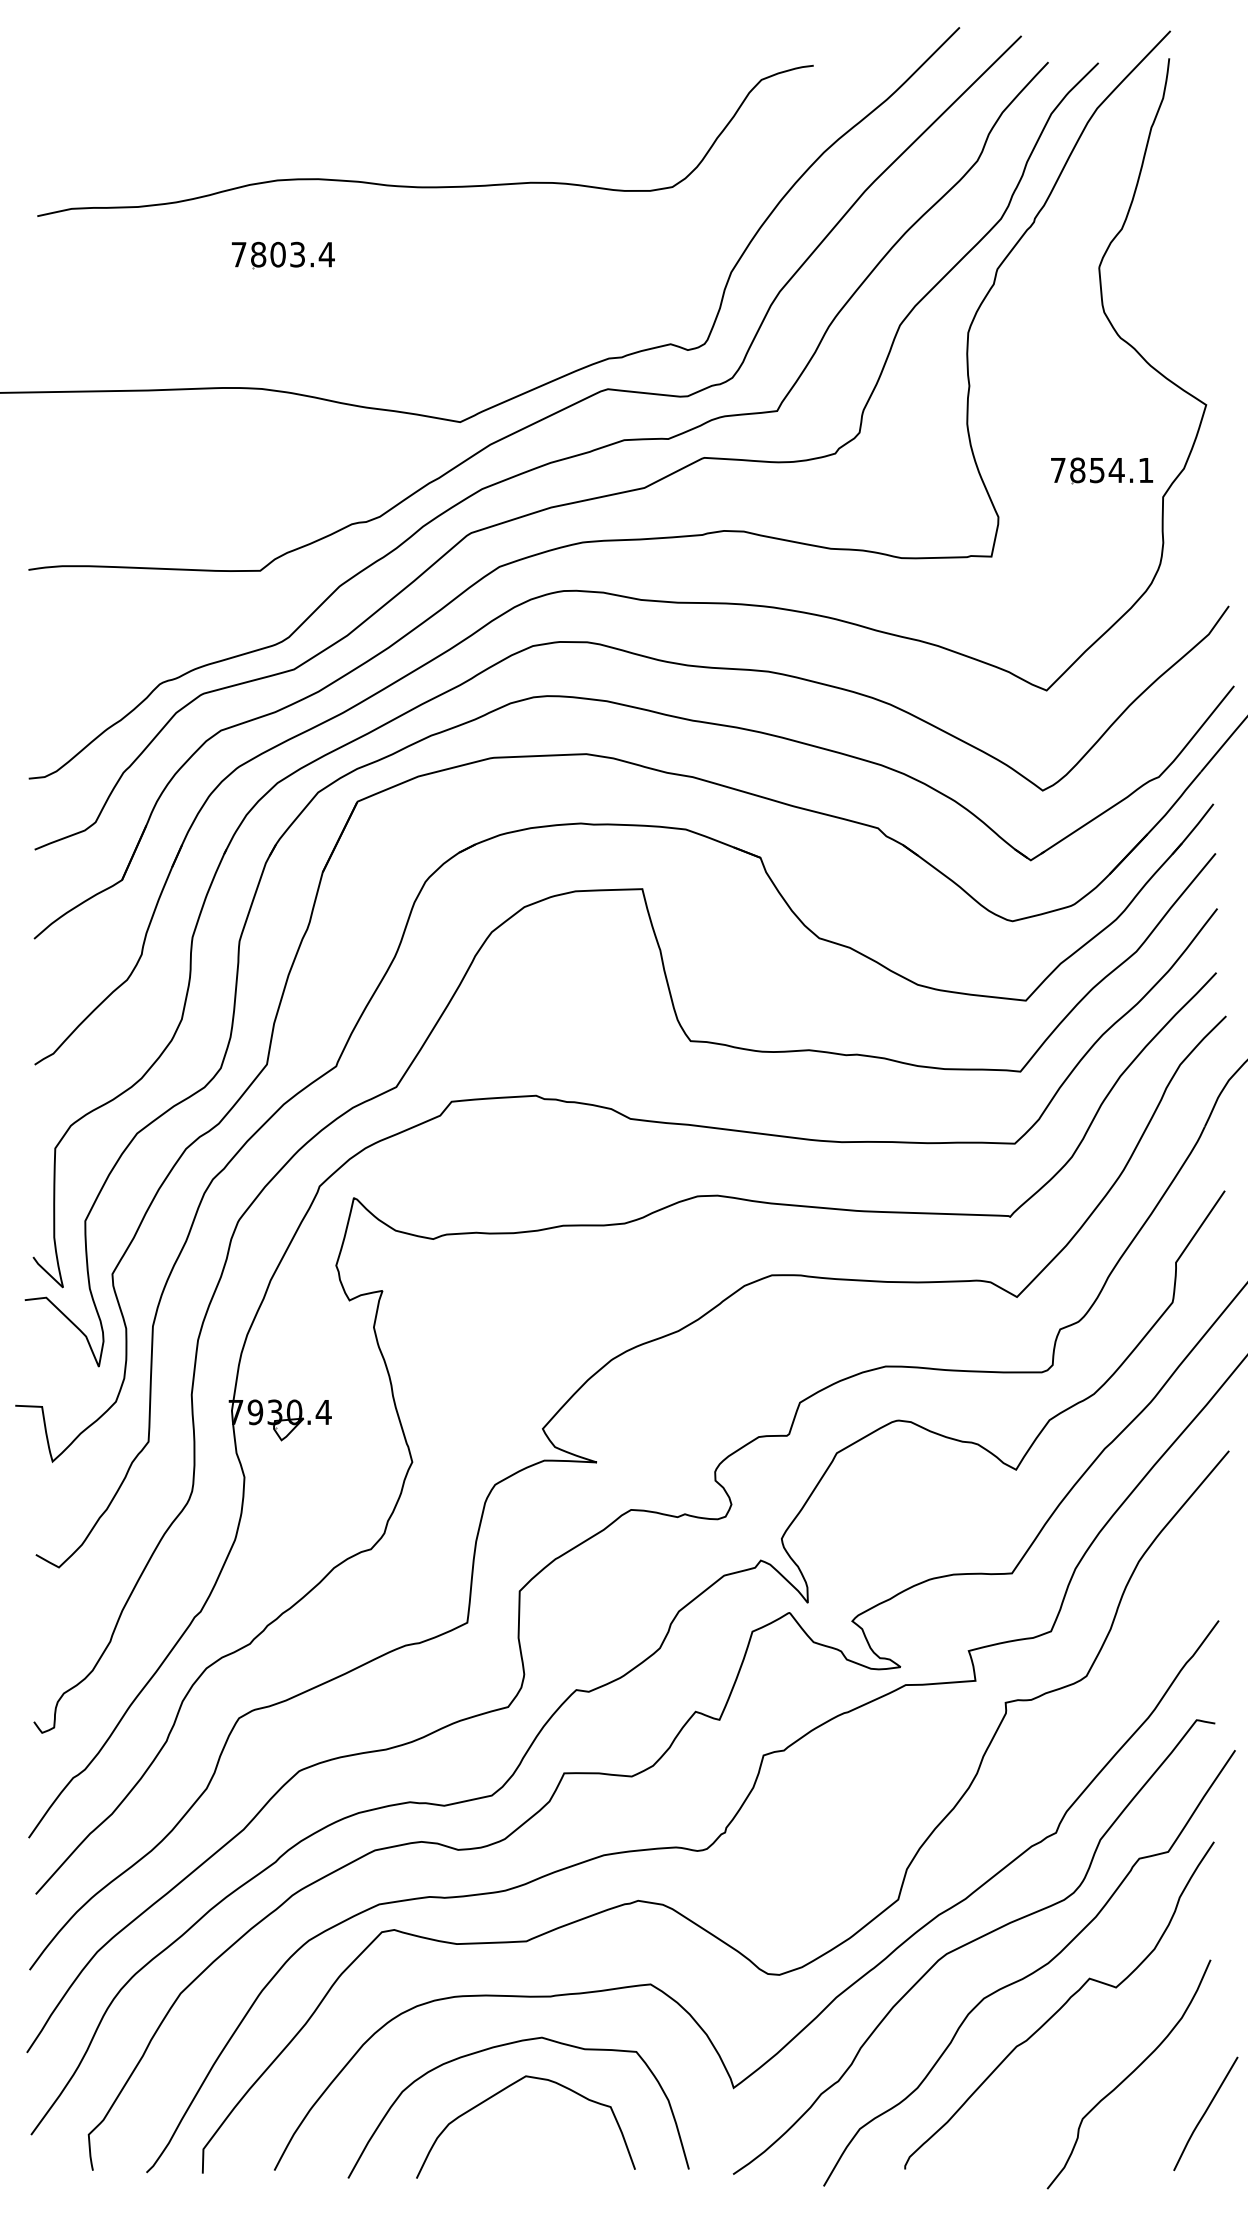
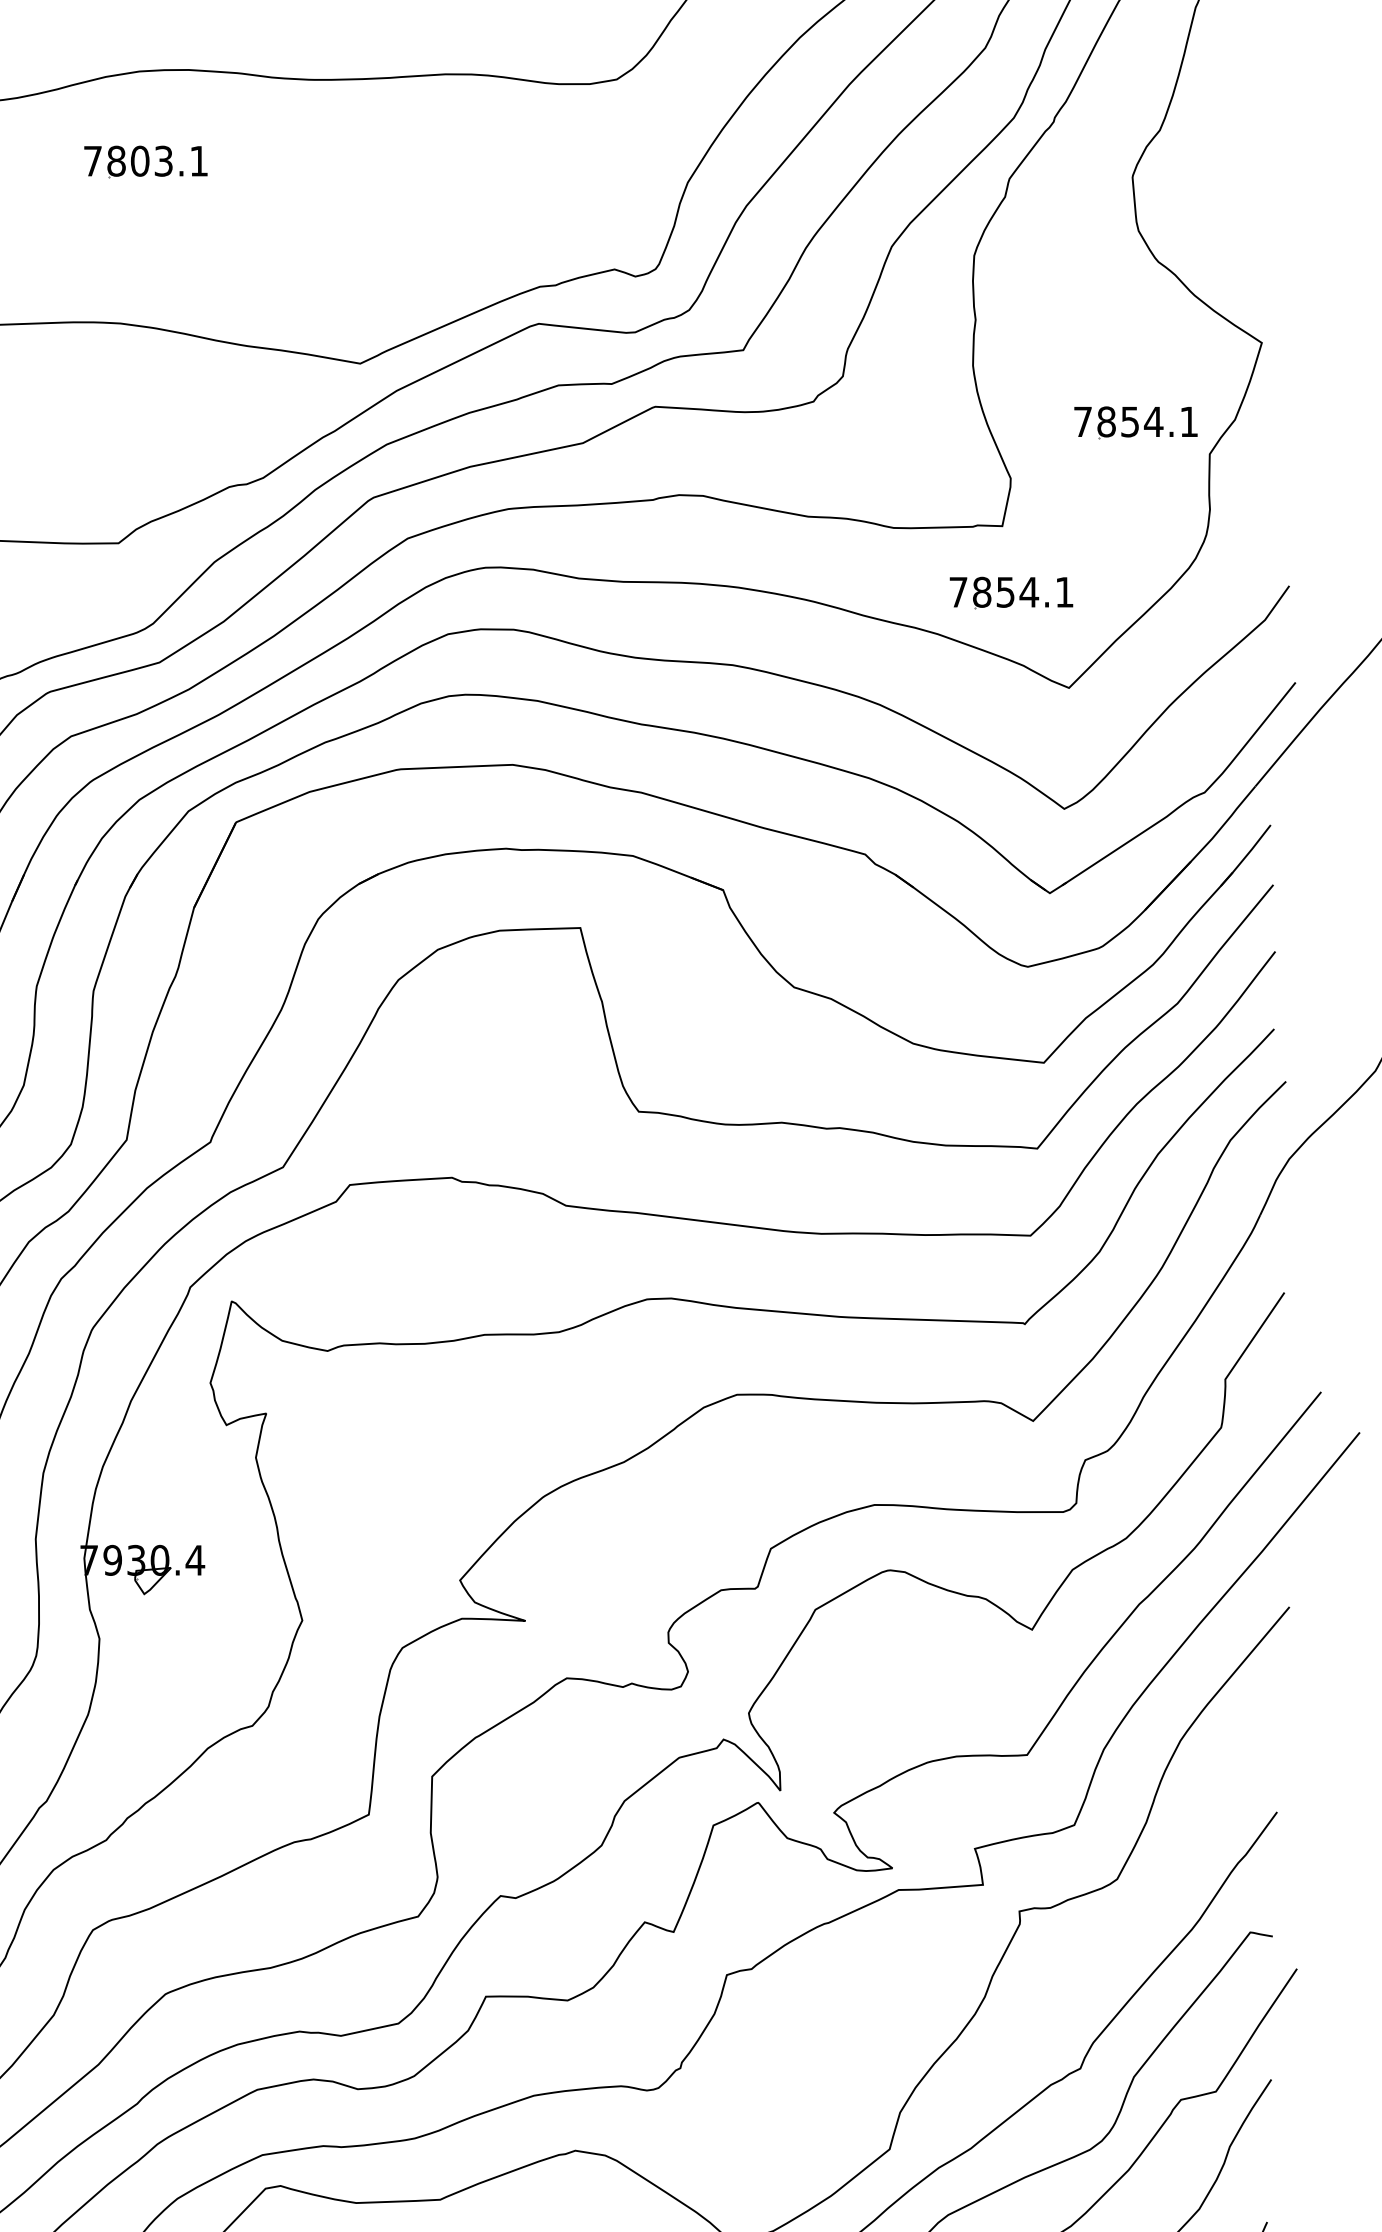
text: (326, 254) -> (198, 161), 7803.4 -> 7803.1
part: (999, 611) -> (1012, 592), added

